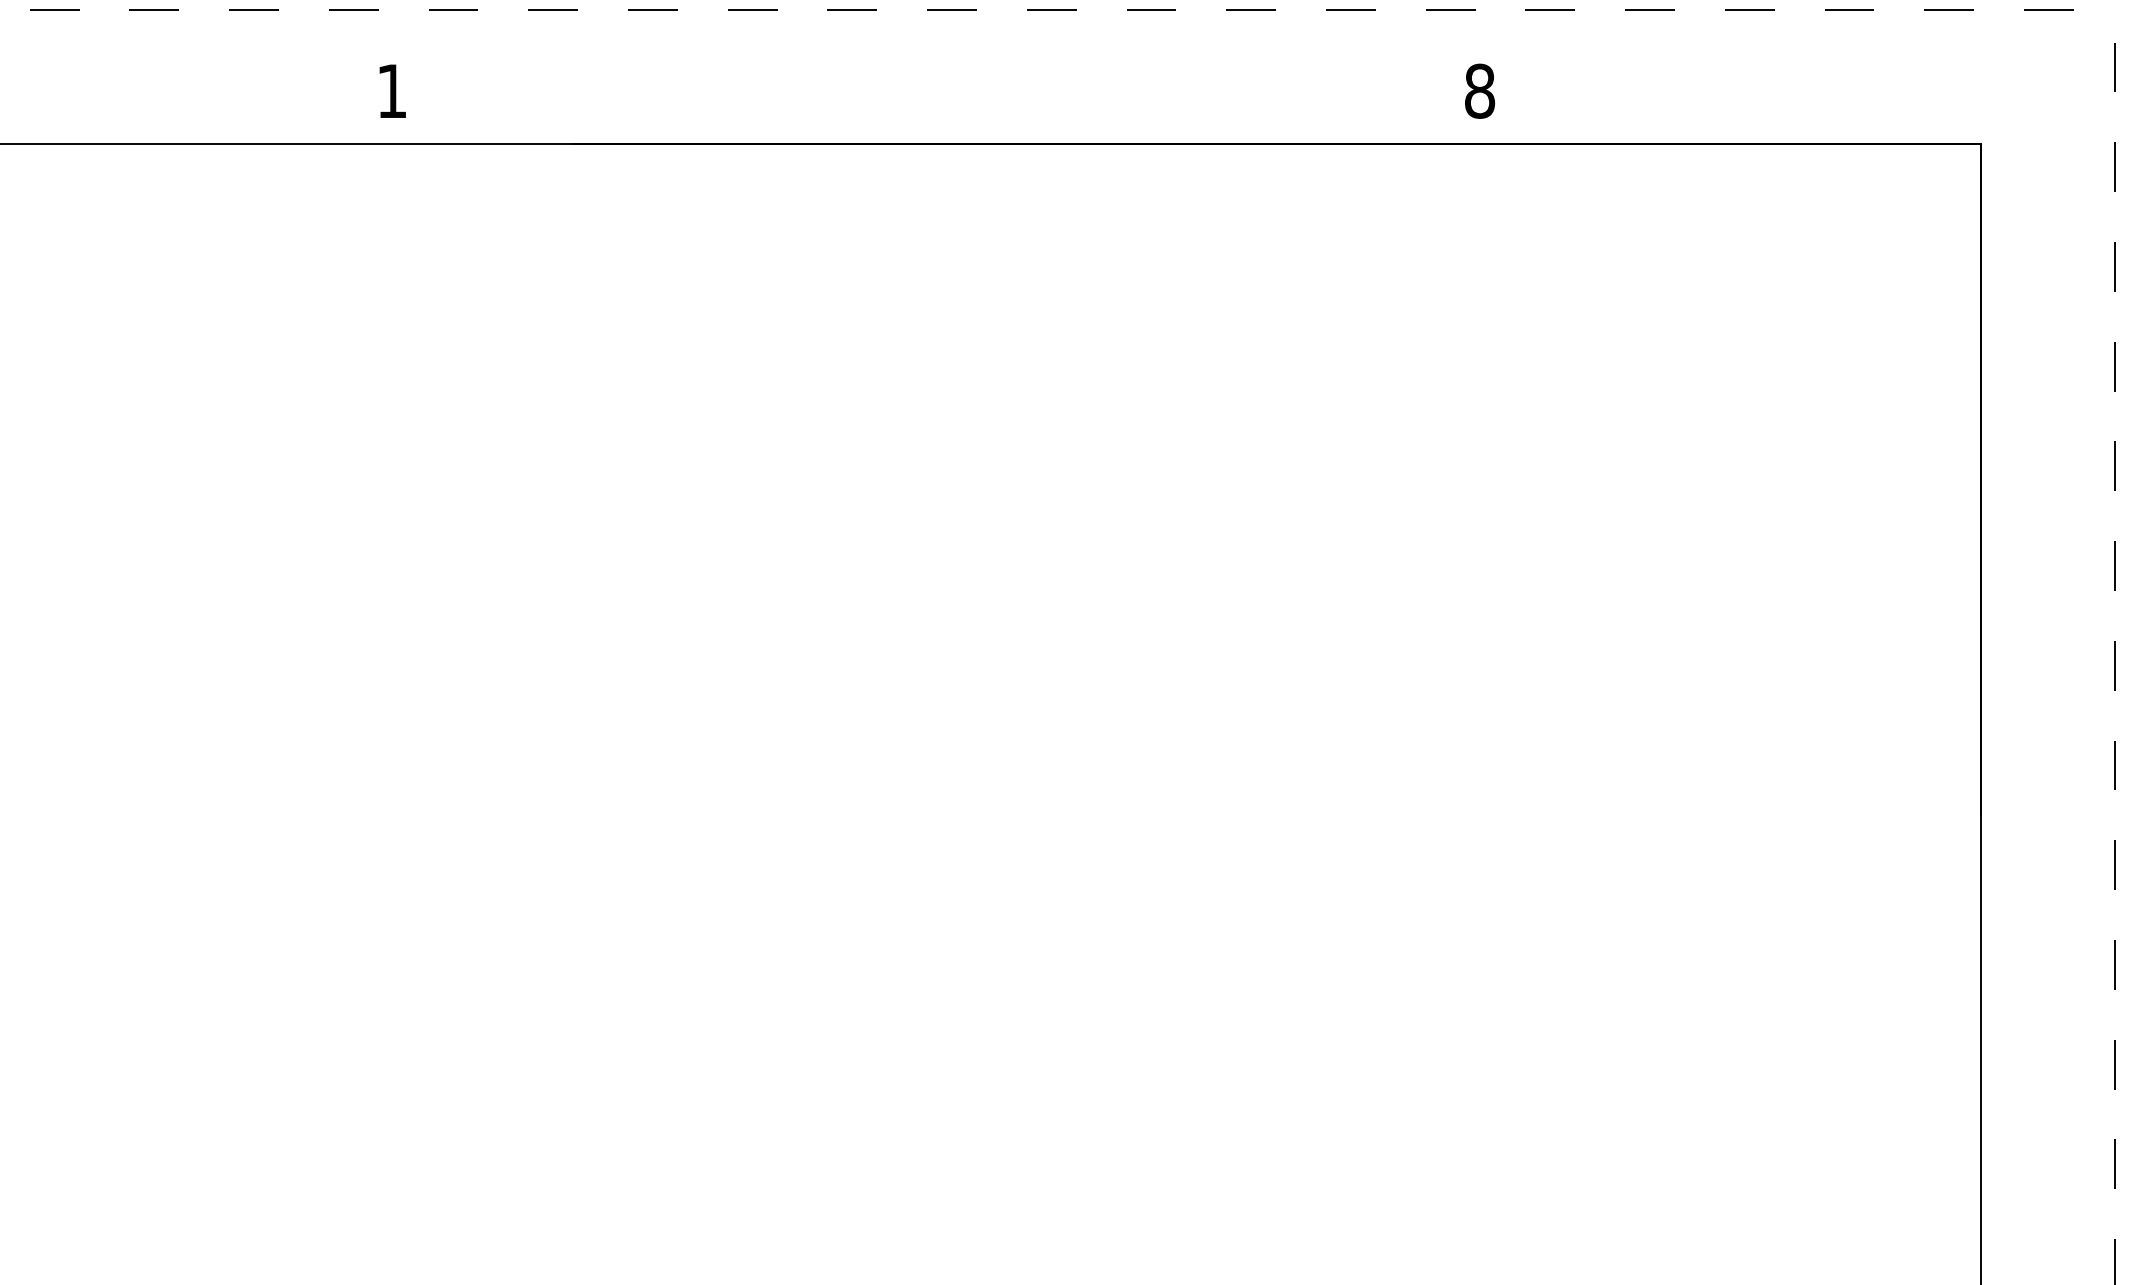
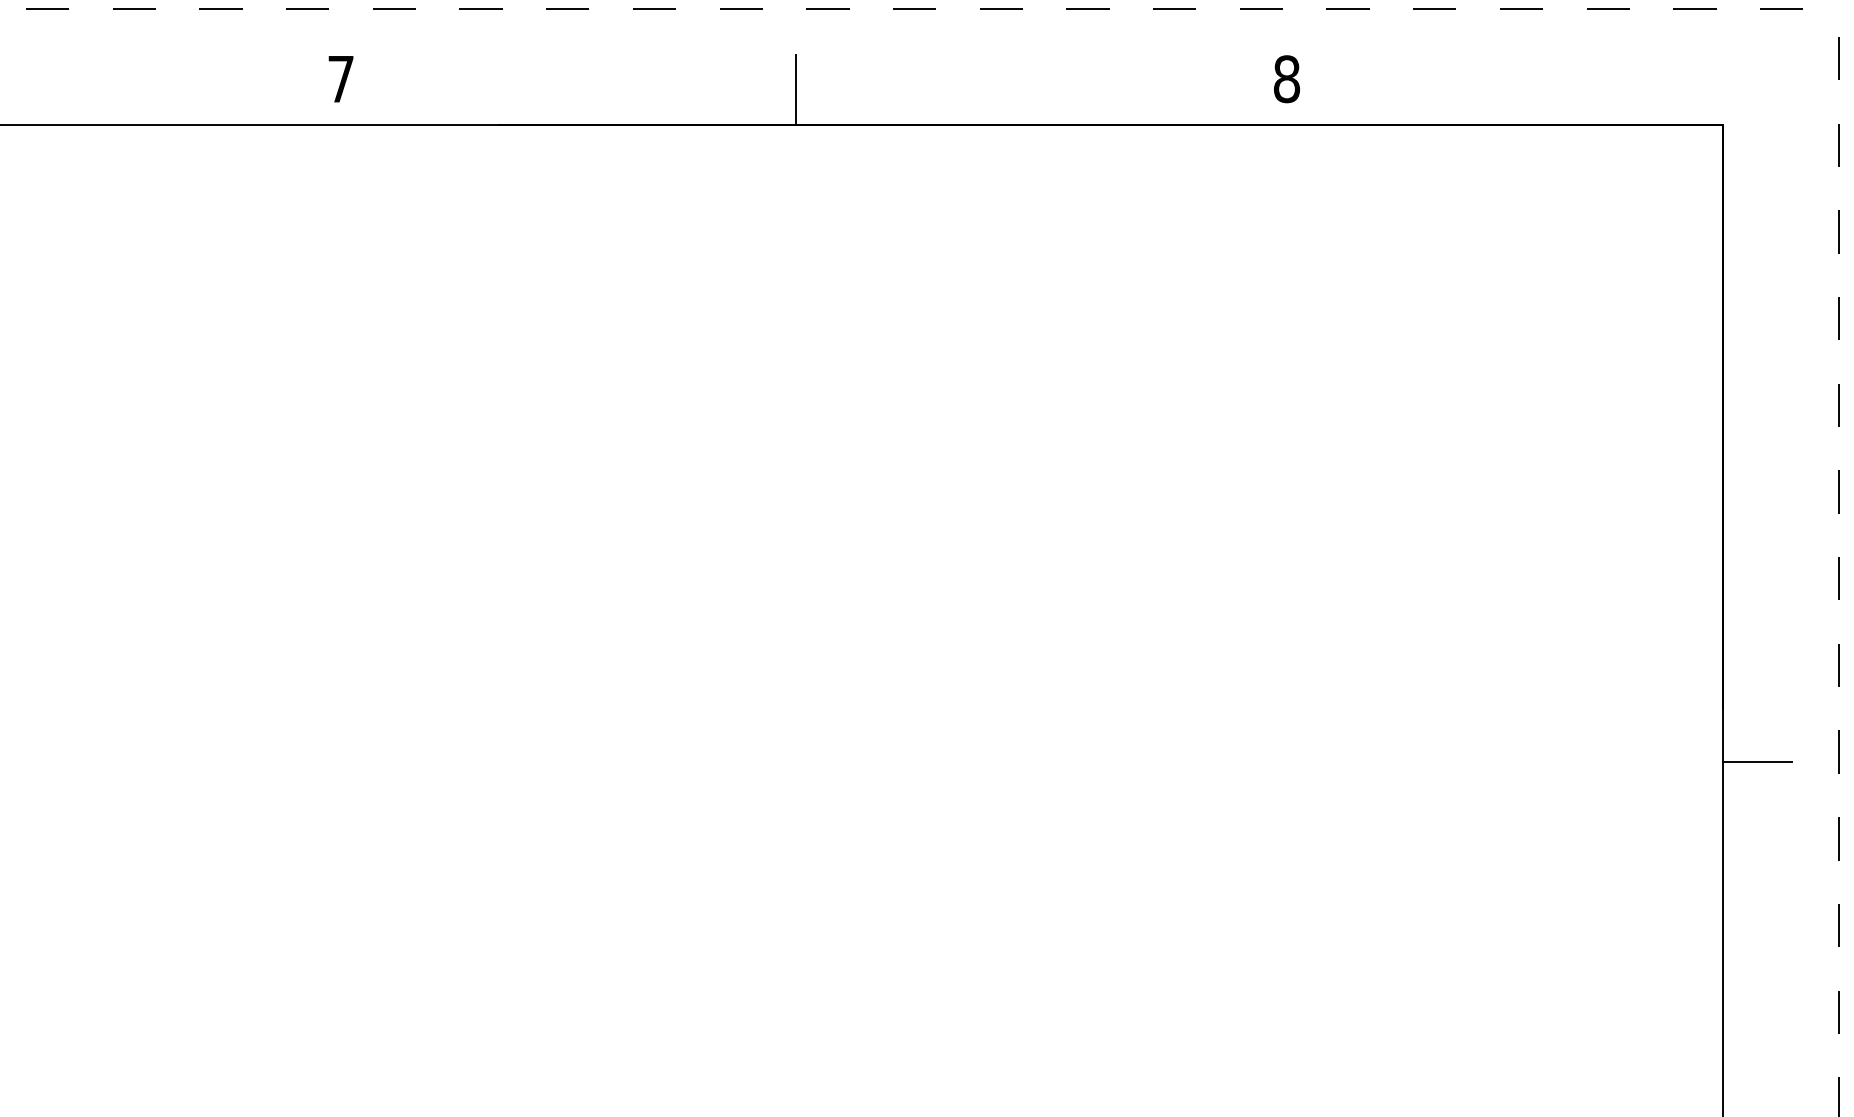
text: (392, 90) -> (341, 78), 1 -> 7
line: (914, 103) -> (795, 89), added
line: (2021, 876) -> (1757, 761), added

